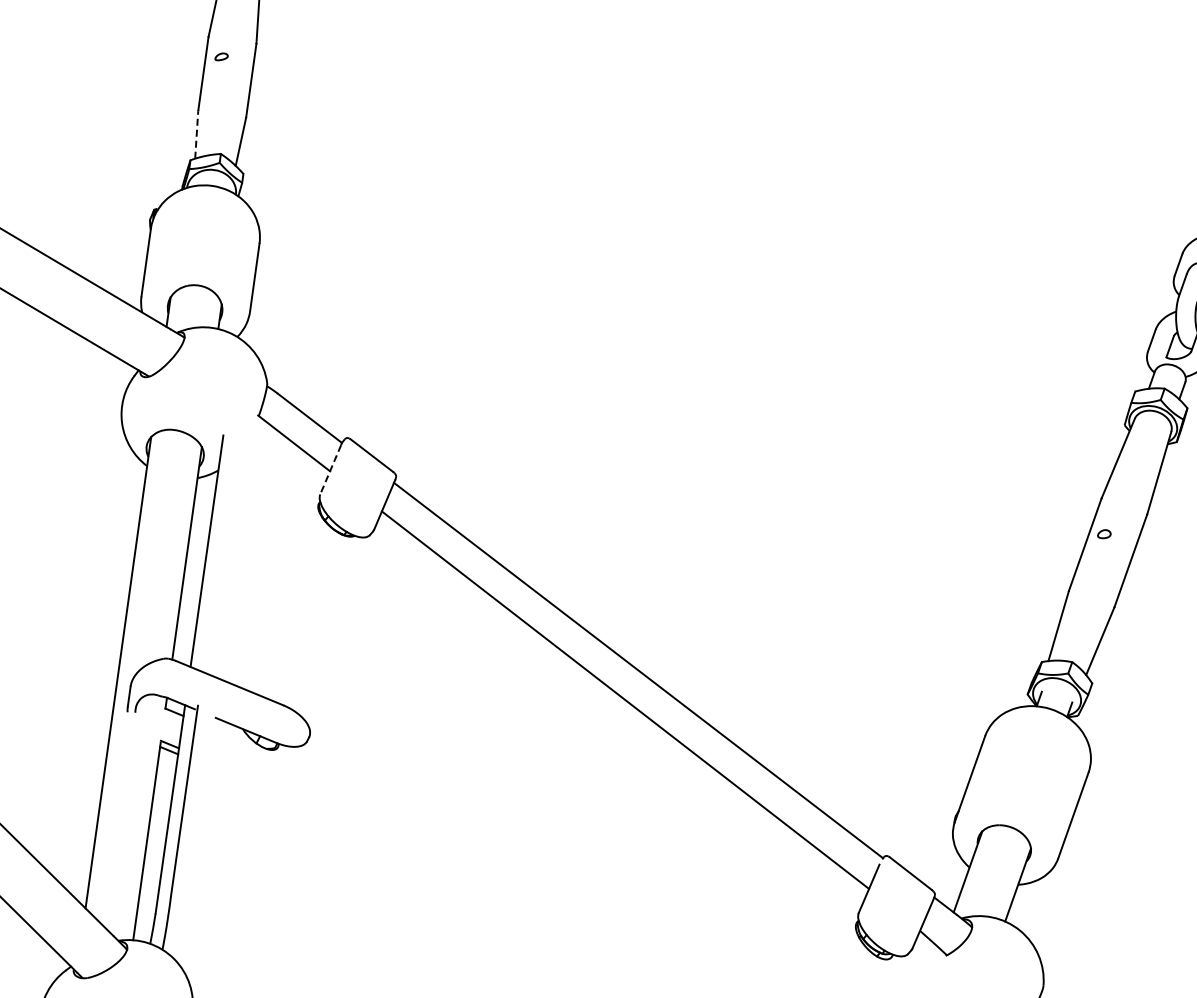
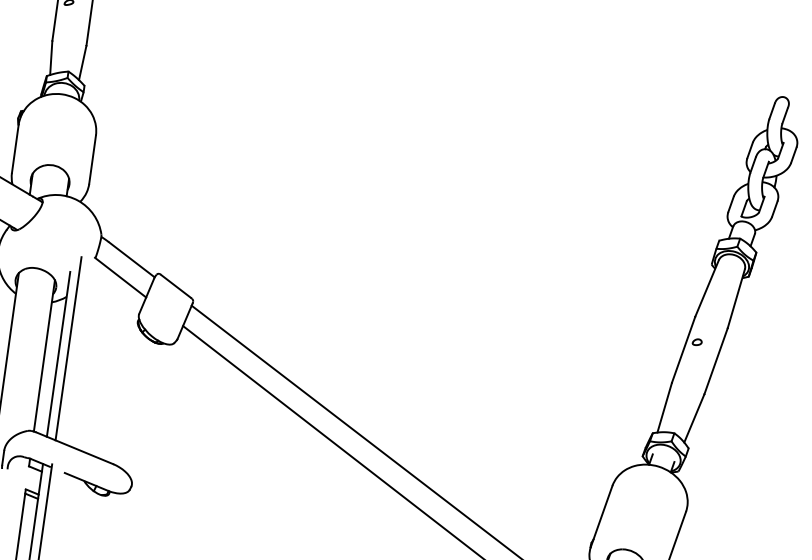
line: (196, 135) -> (51, 58), dashed -> solid
line: (330, 469) -> (146, 296), dashed -> solid
line: (220, 543) -> (68, 348), added

